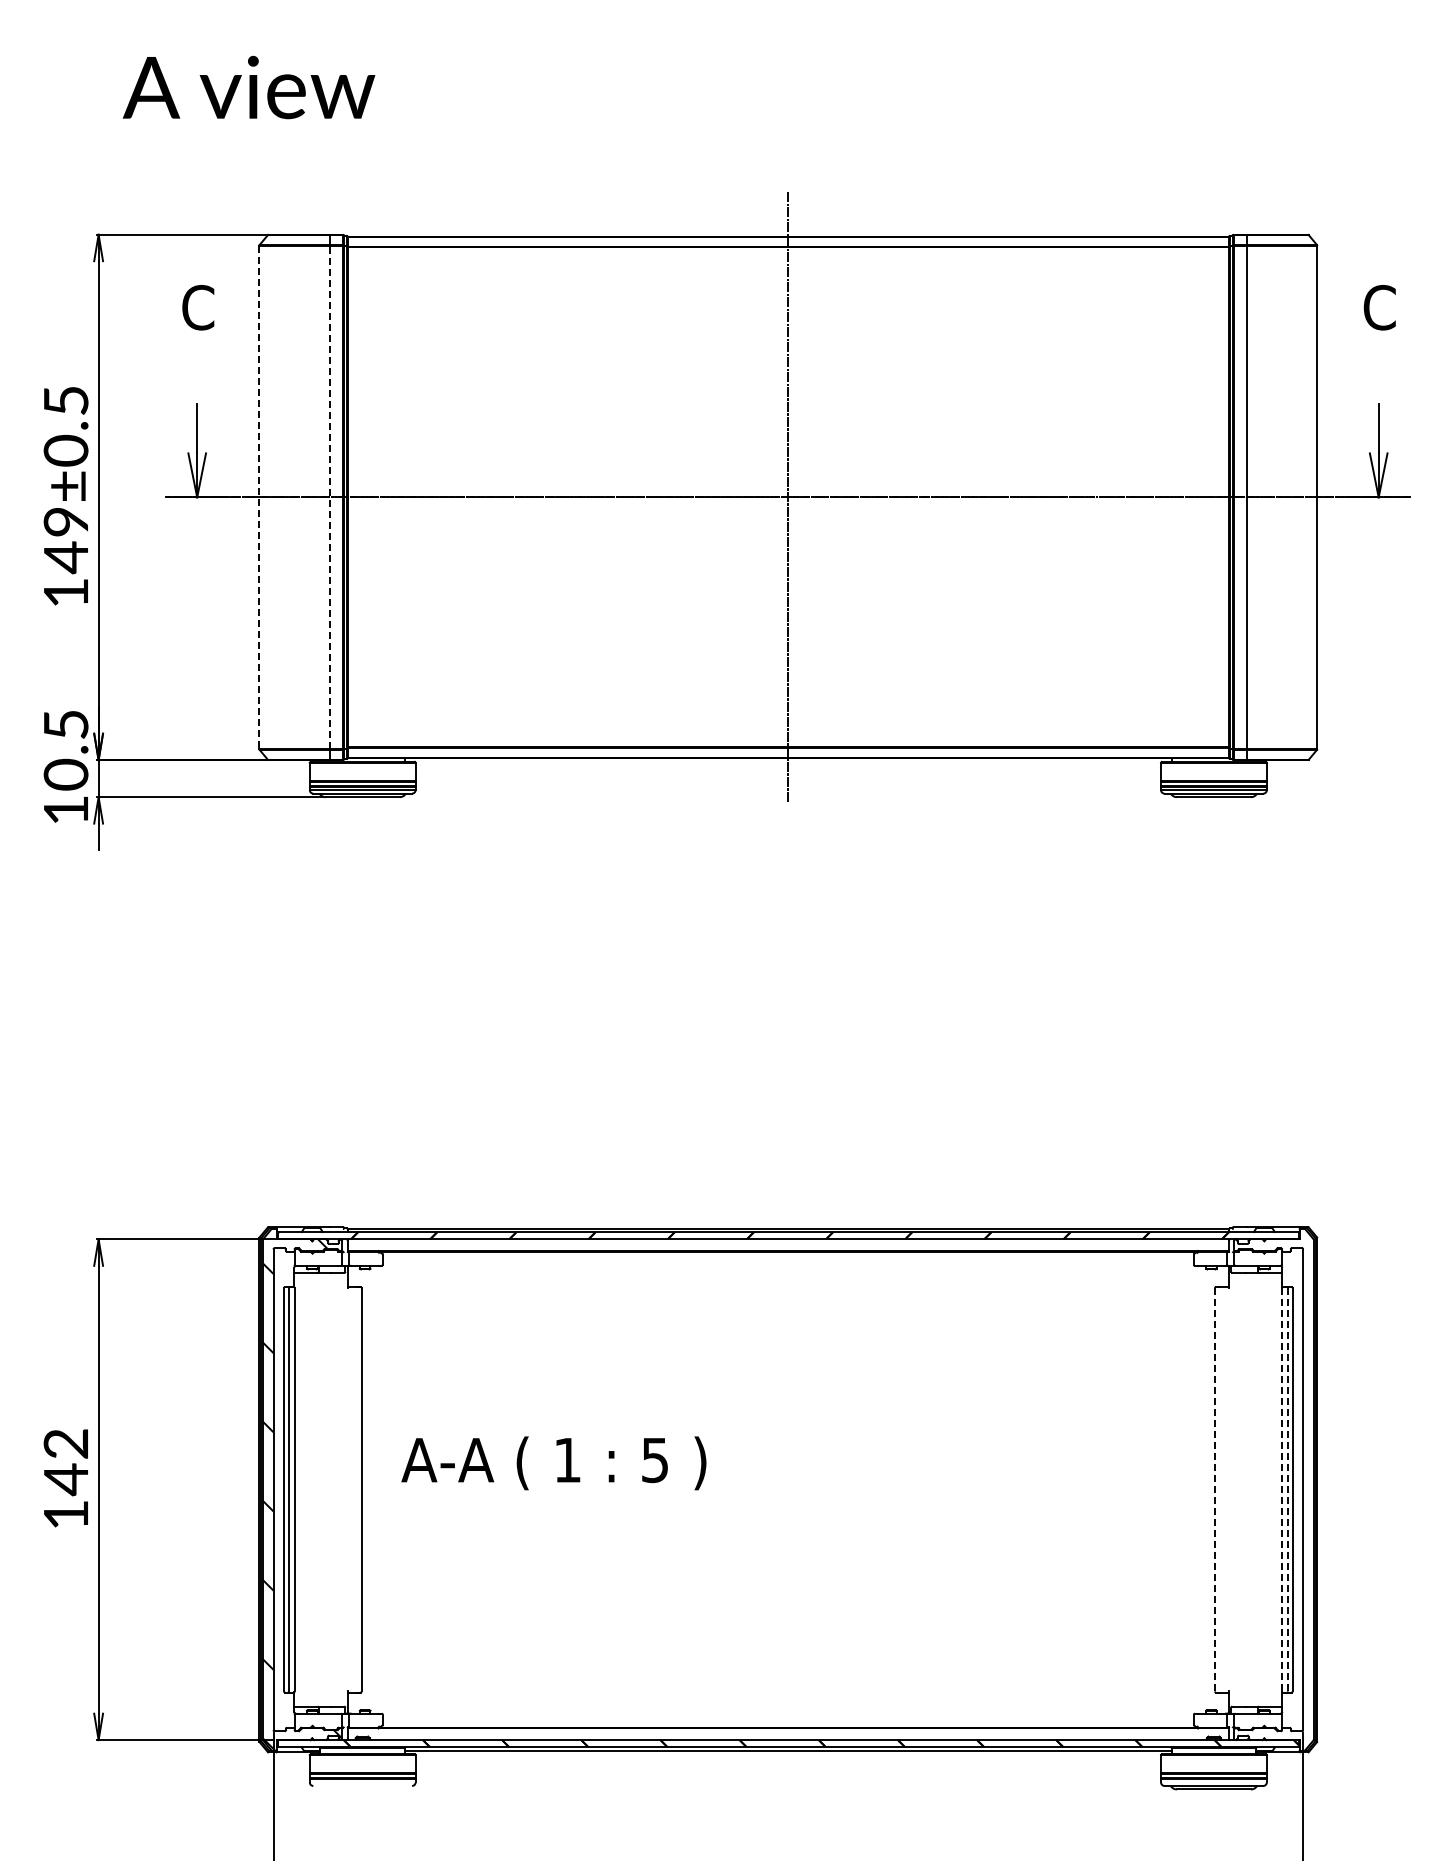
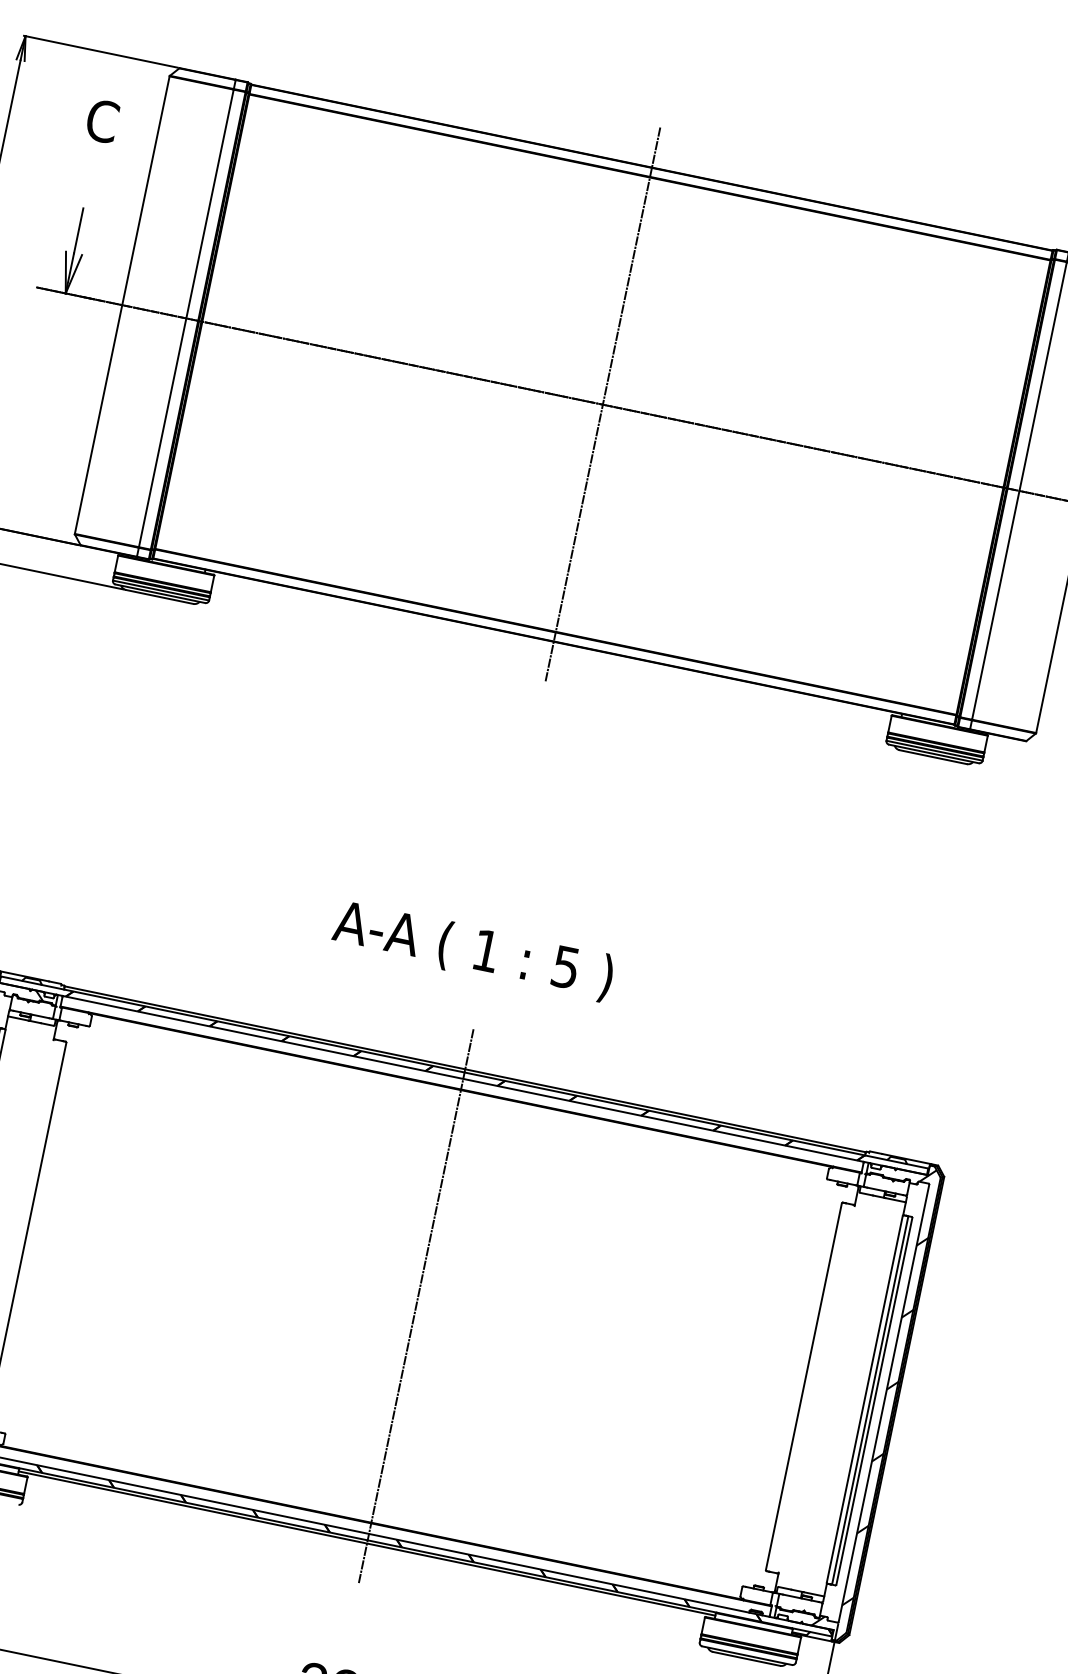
line: (259, 497) -> (122, 305), dashed -> solid
line: (329, 497) -> (185, 318), dashed -> solid
text: (553, 1463) -> (472, 951), moved
hatch: (1294, 1486) -> (876, 1398), added
line: (788, 1489) -> (416, 1306), added
line: (1215, 1489) -> (804, 1386), dashed -> solid
line: (1282, 1489) -> (865, 1399), dashed -> solid
line: (1288, 1489) -> (870, 1400), dashed -> solid

